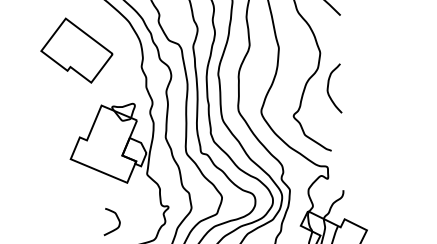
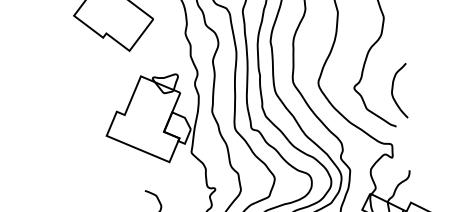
curve: (328, 88) -> (392, 90), moved

